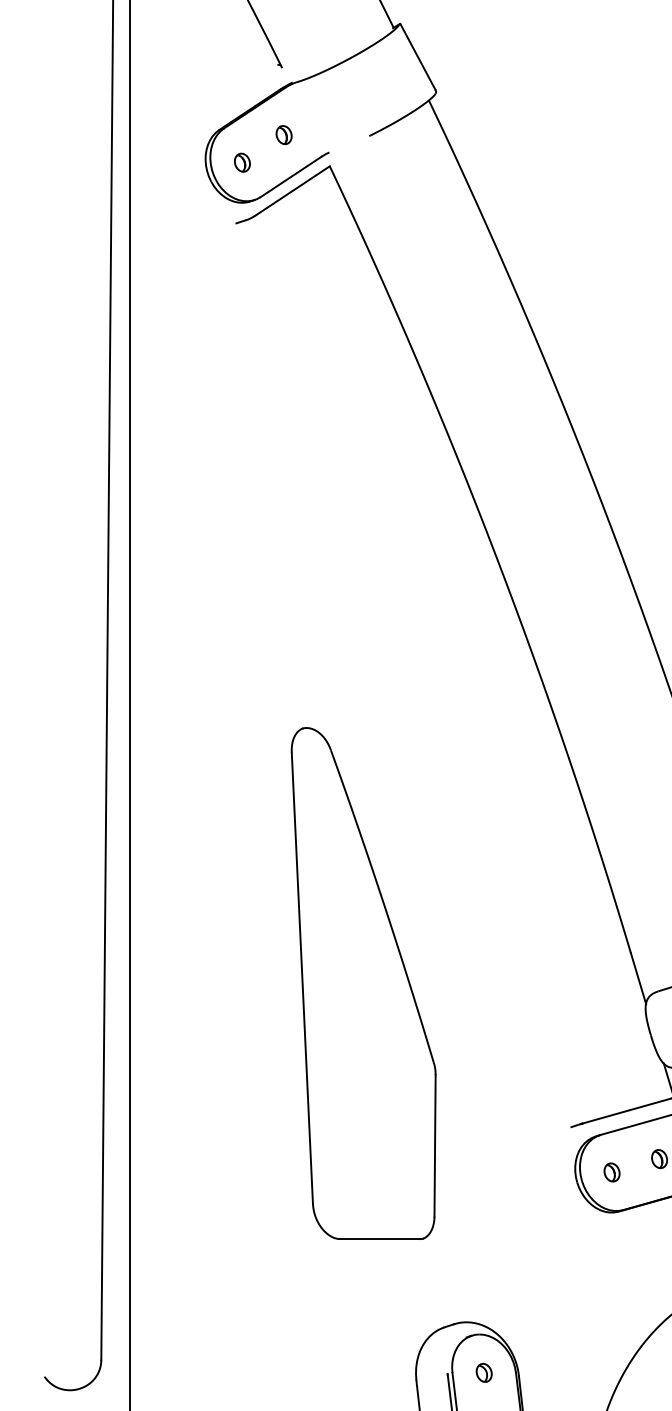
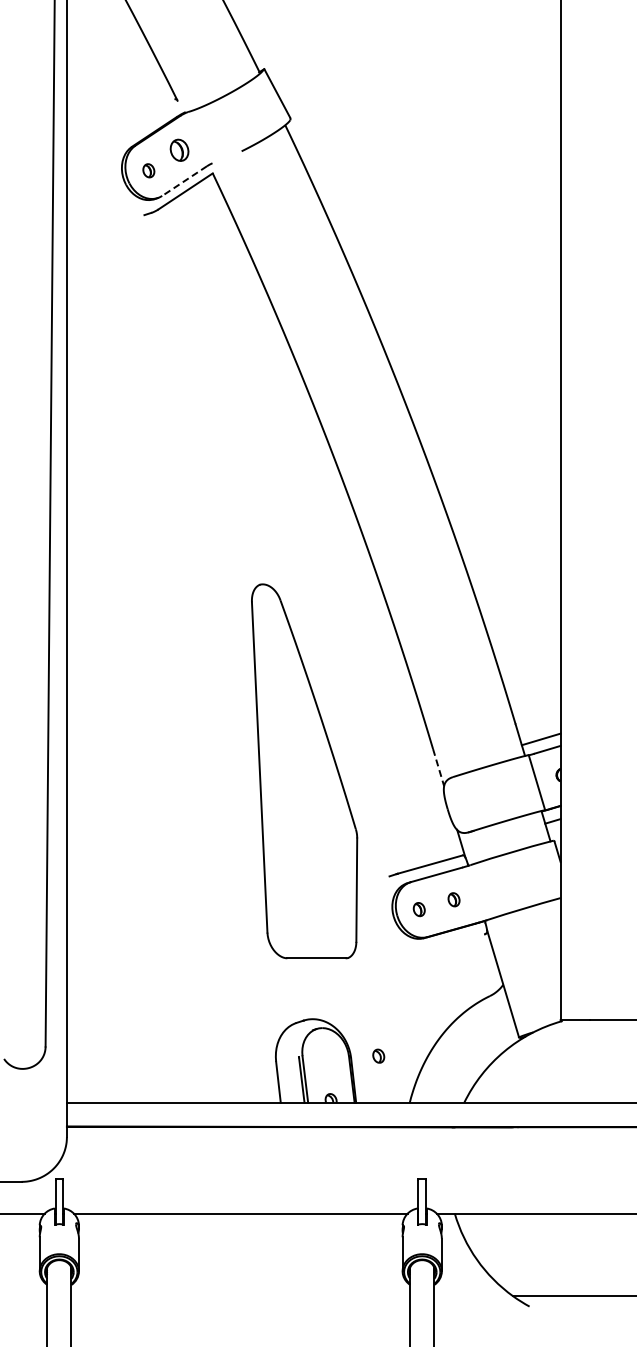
part: (282, 134) -> (178, 150), size x1.6
line: (291, 177) -> (184, 181), solid -> dashed
line: (638, 979) -> (438, 768), solid -> dashed
part: (363, 983) -> (304, 771), moved
part: (483, 1371) -> (378, 1055), moved

